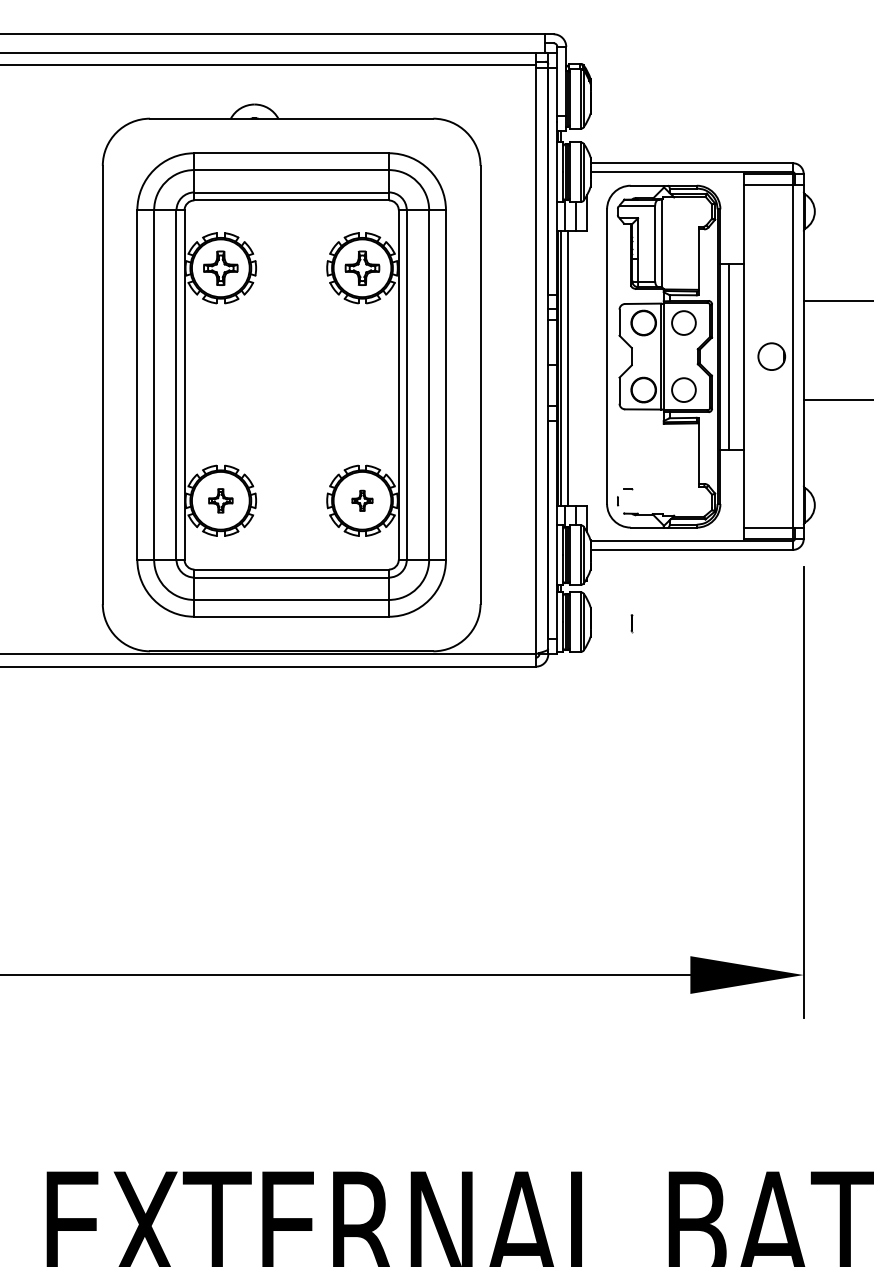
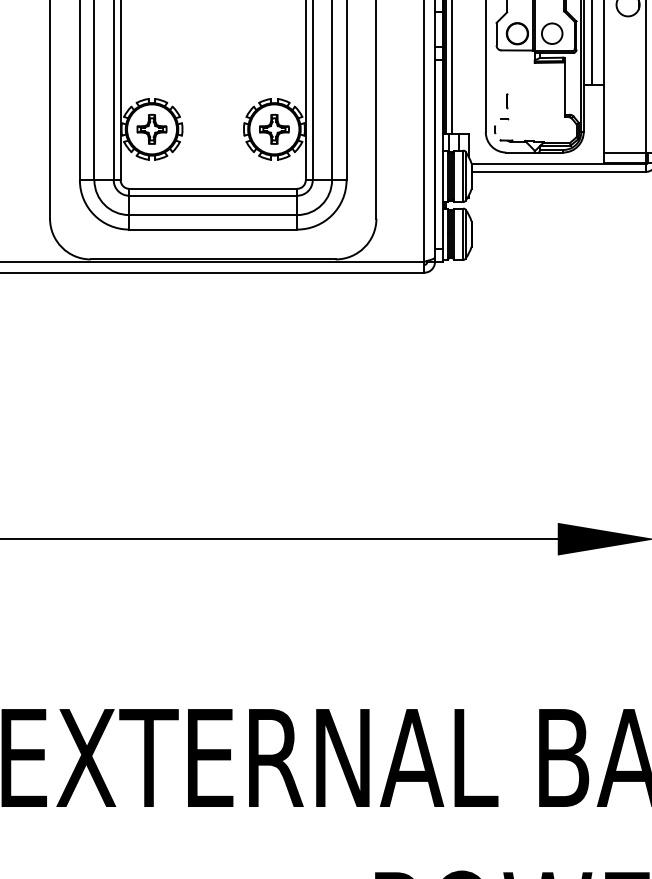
part: (220, 500) -> (151, 129), size x1.43
part: (362, 500) -> (274, 129), size x1.67
part: (631, 623) -> (506, 101), moved

